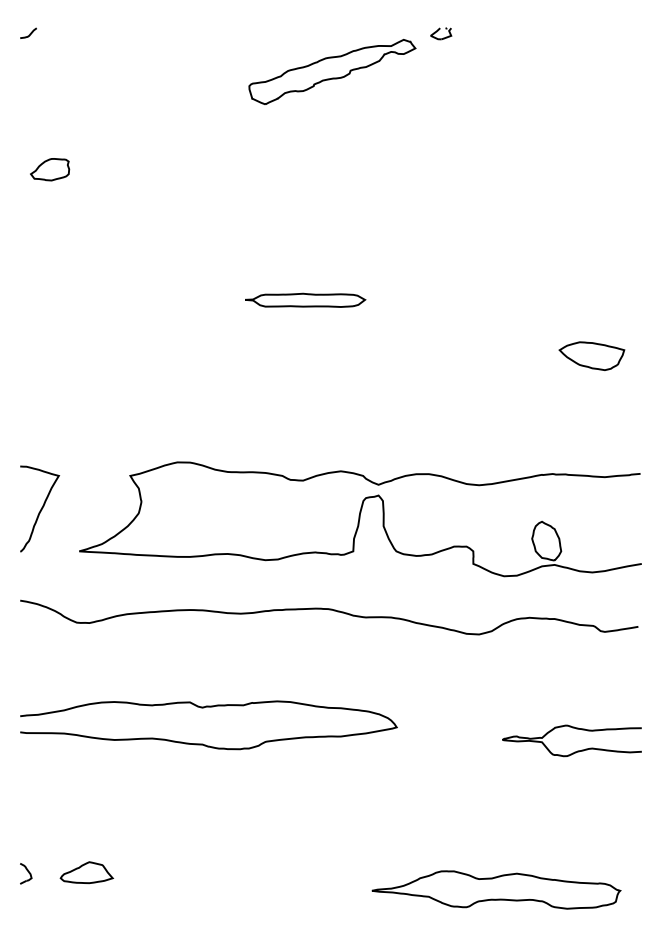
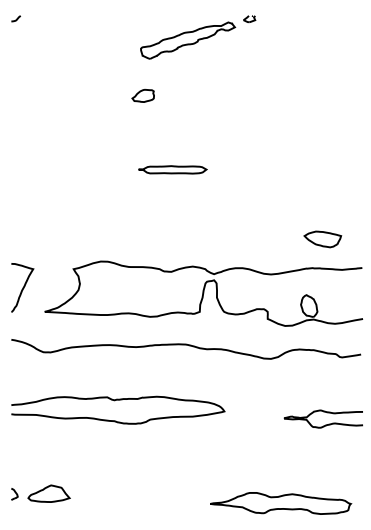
part: (48, 168) -> (142, 95), moved
part: (591, 356) -> (322, 239), moved
part: (85, 872) -> (48, 493), size x1.4

